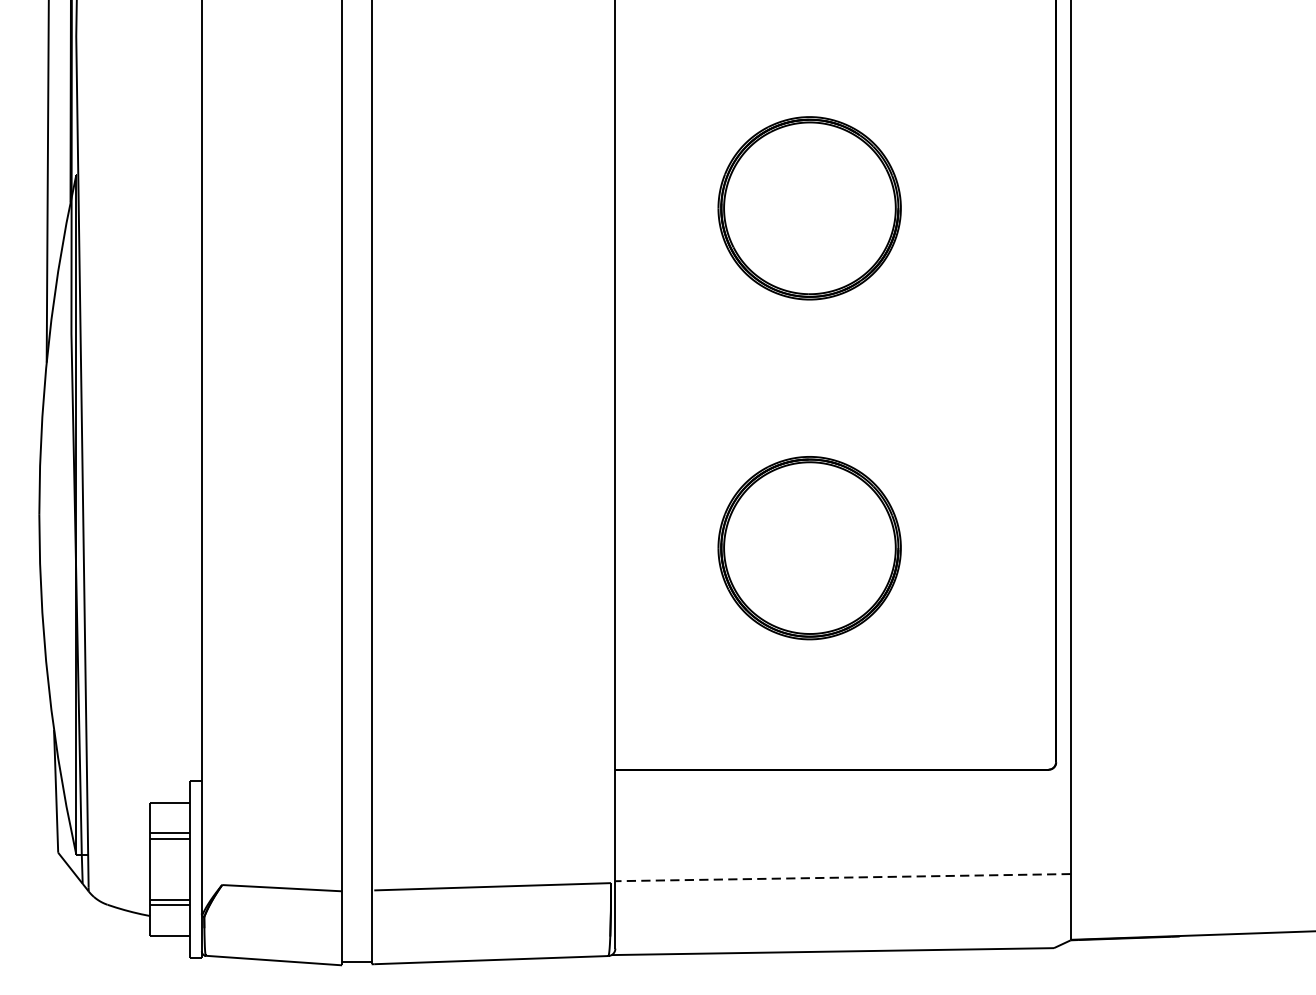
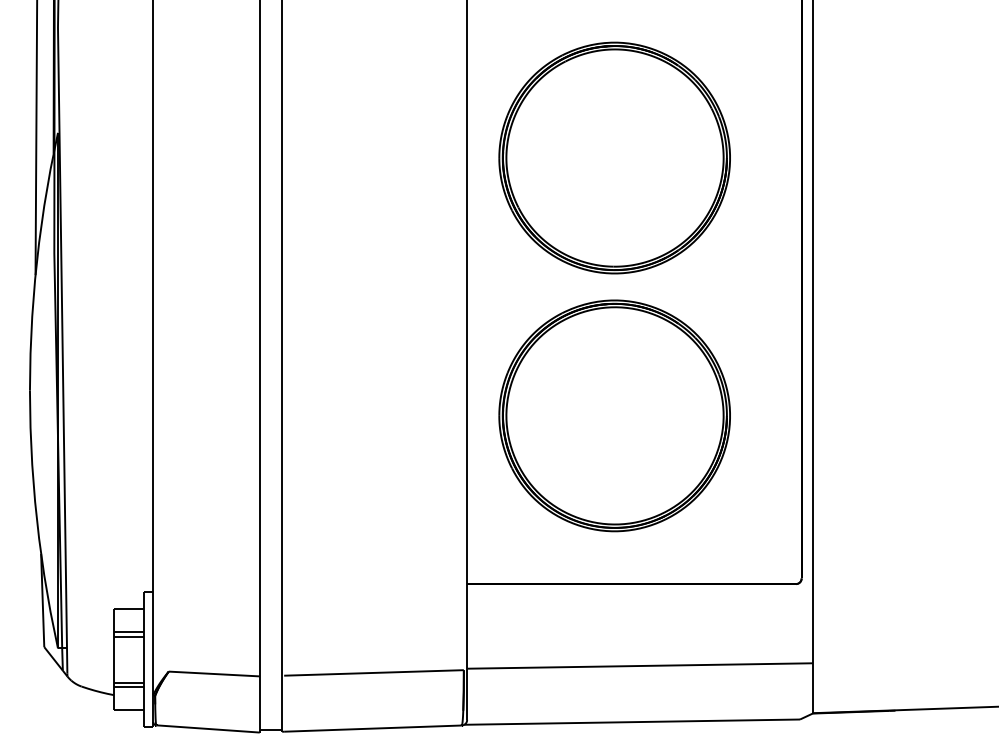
part: (809, 207) -> (614, 157), size x1.67
part: (809, 547) -> (614, 415), size x1.67
line: (842, 878) -> (639, 666), dashed -> solid

